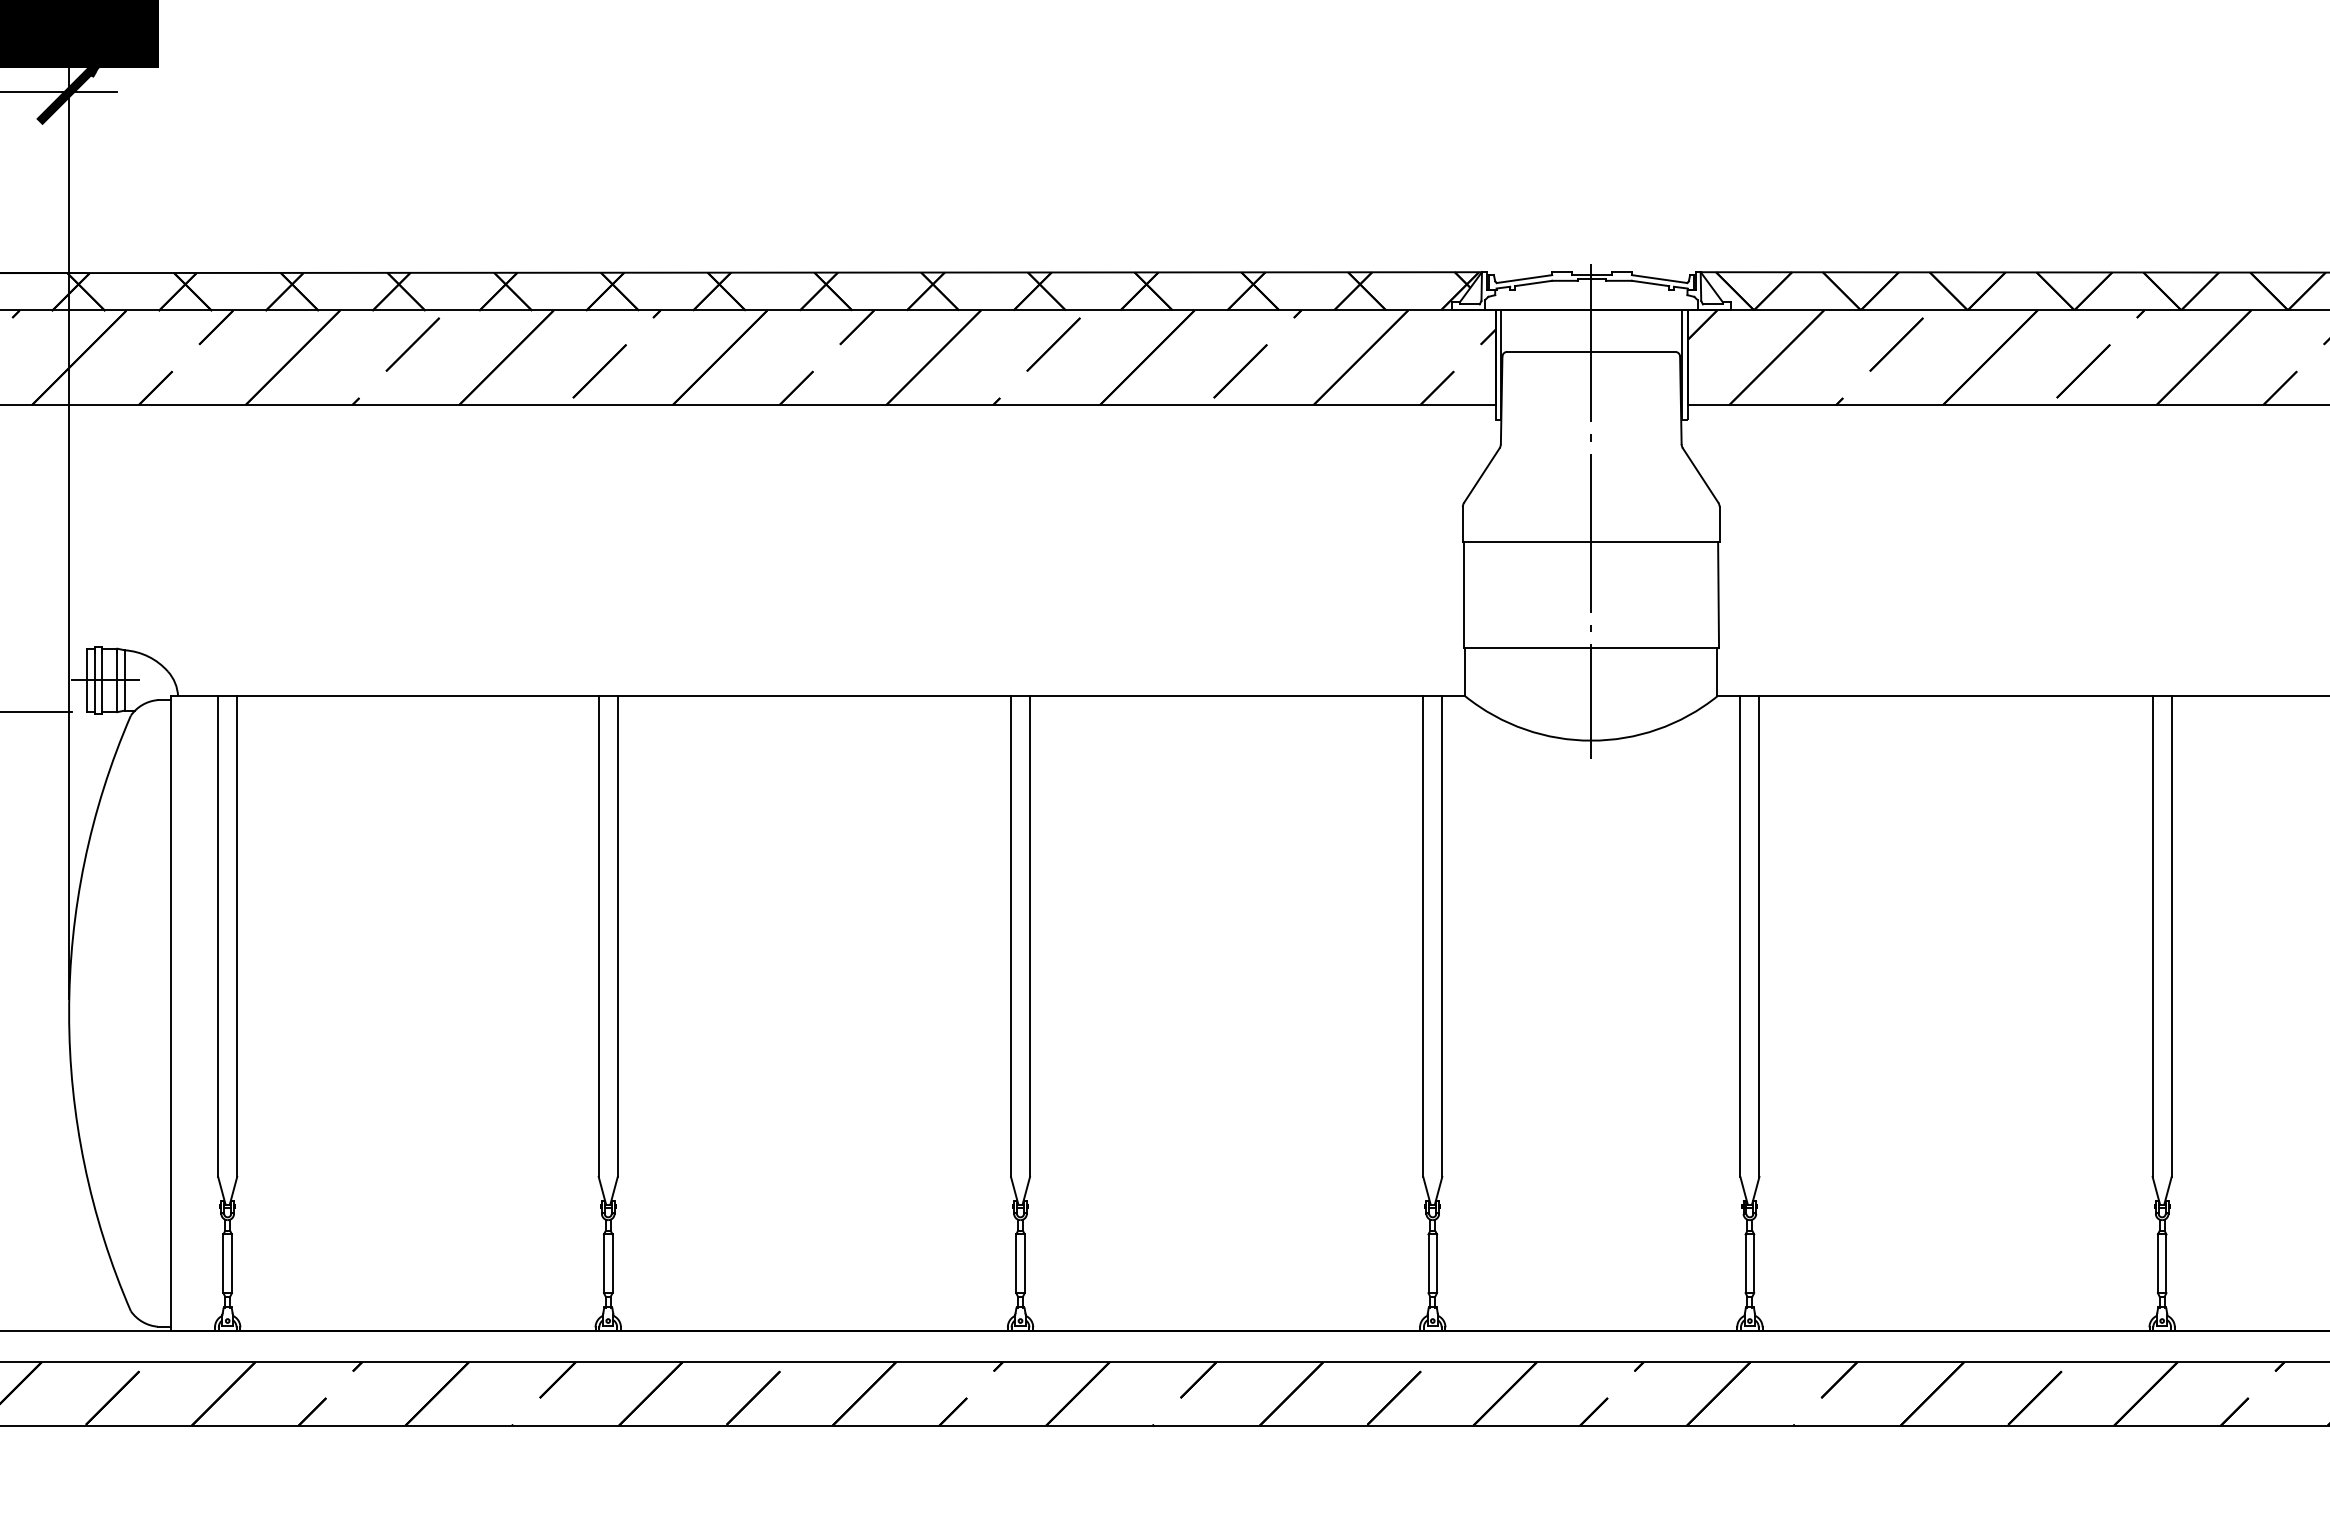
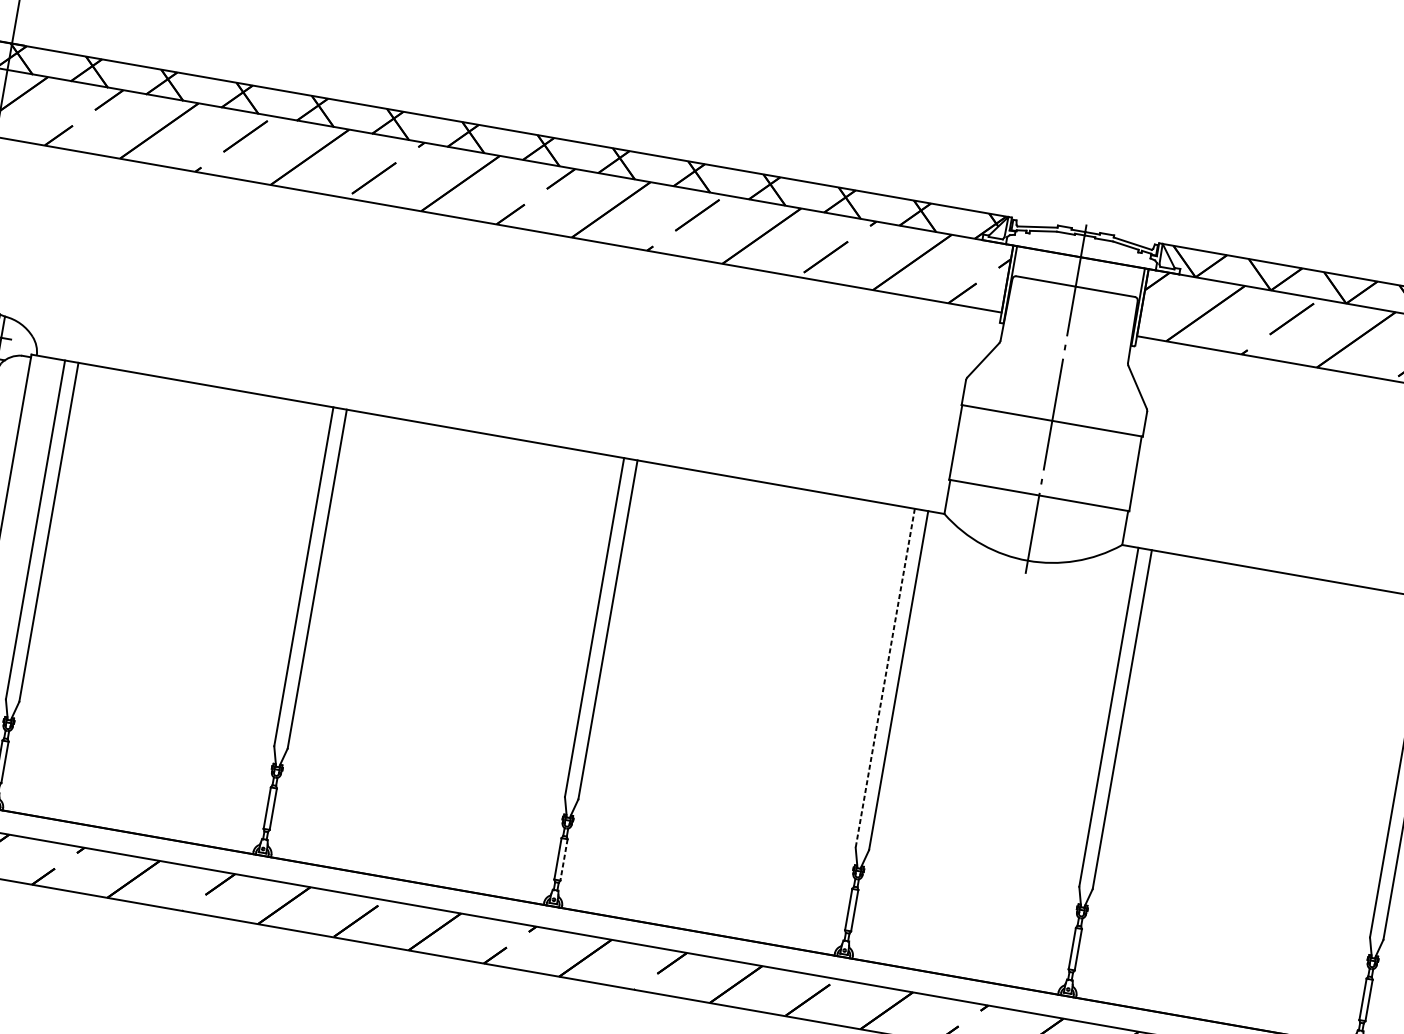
line: (1423, 937) -> (885, 678), solid -> dashed
line: (1024, 1264) -> (563, 860), solid -> dashed

